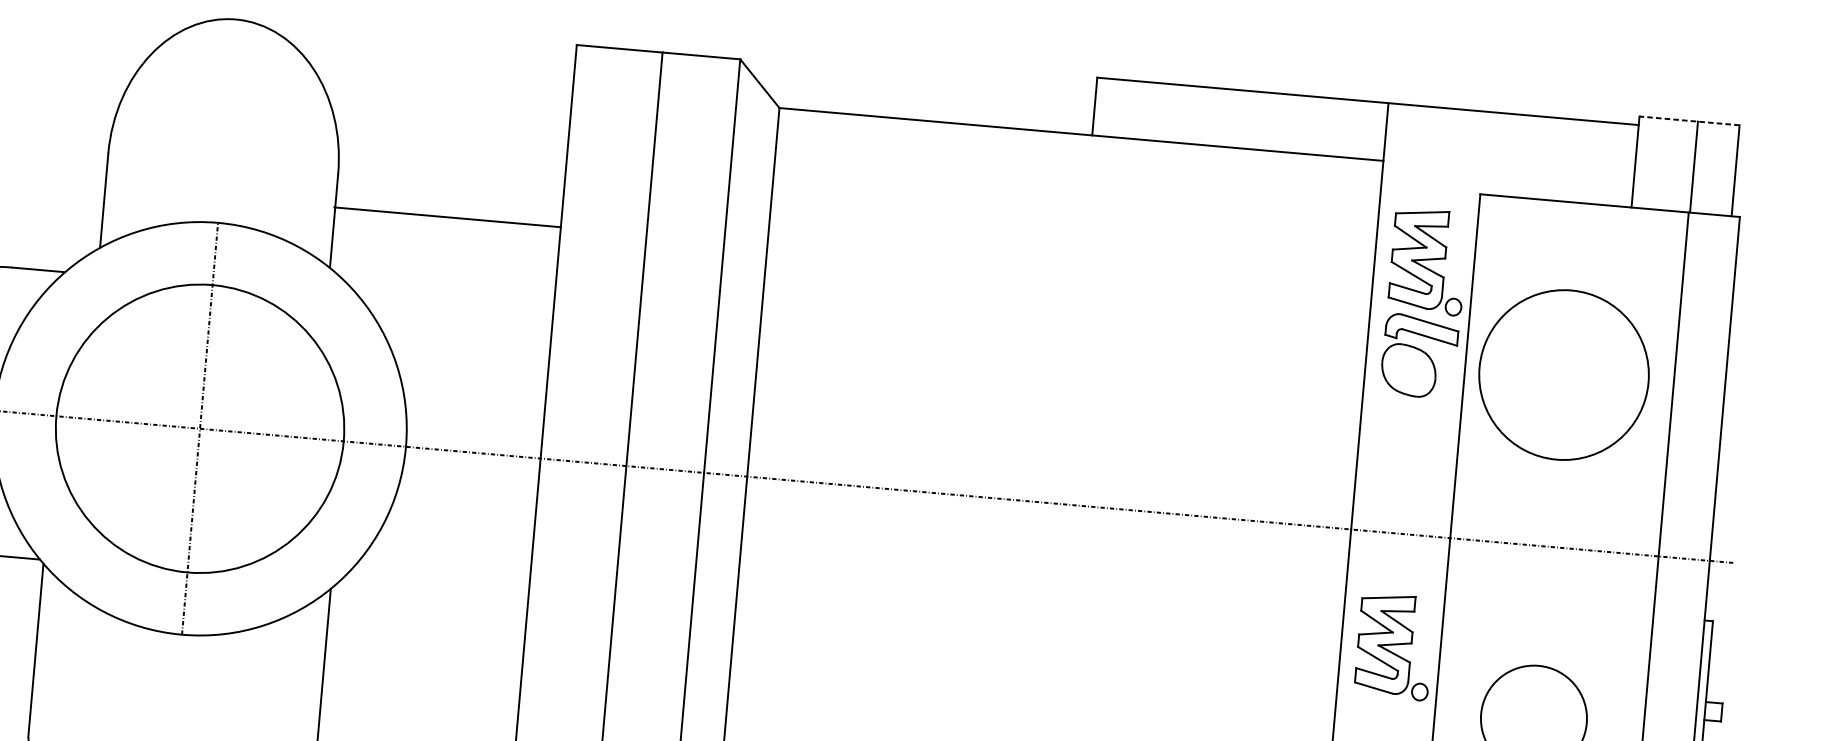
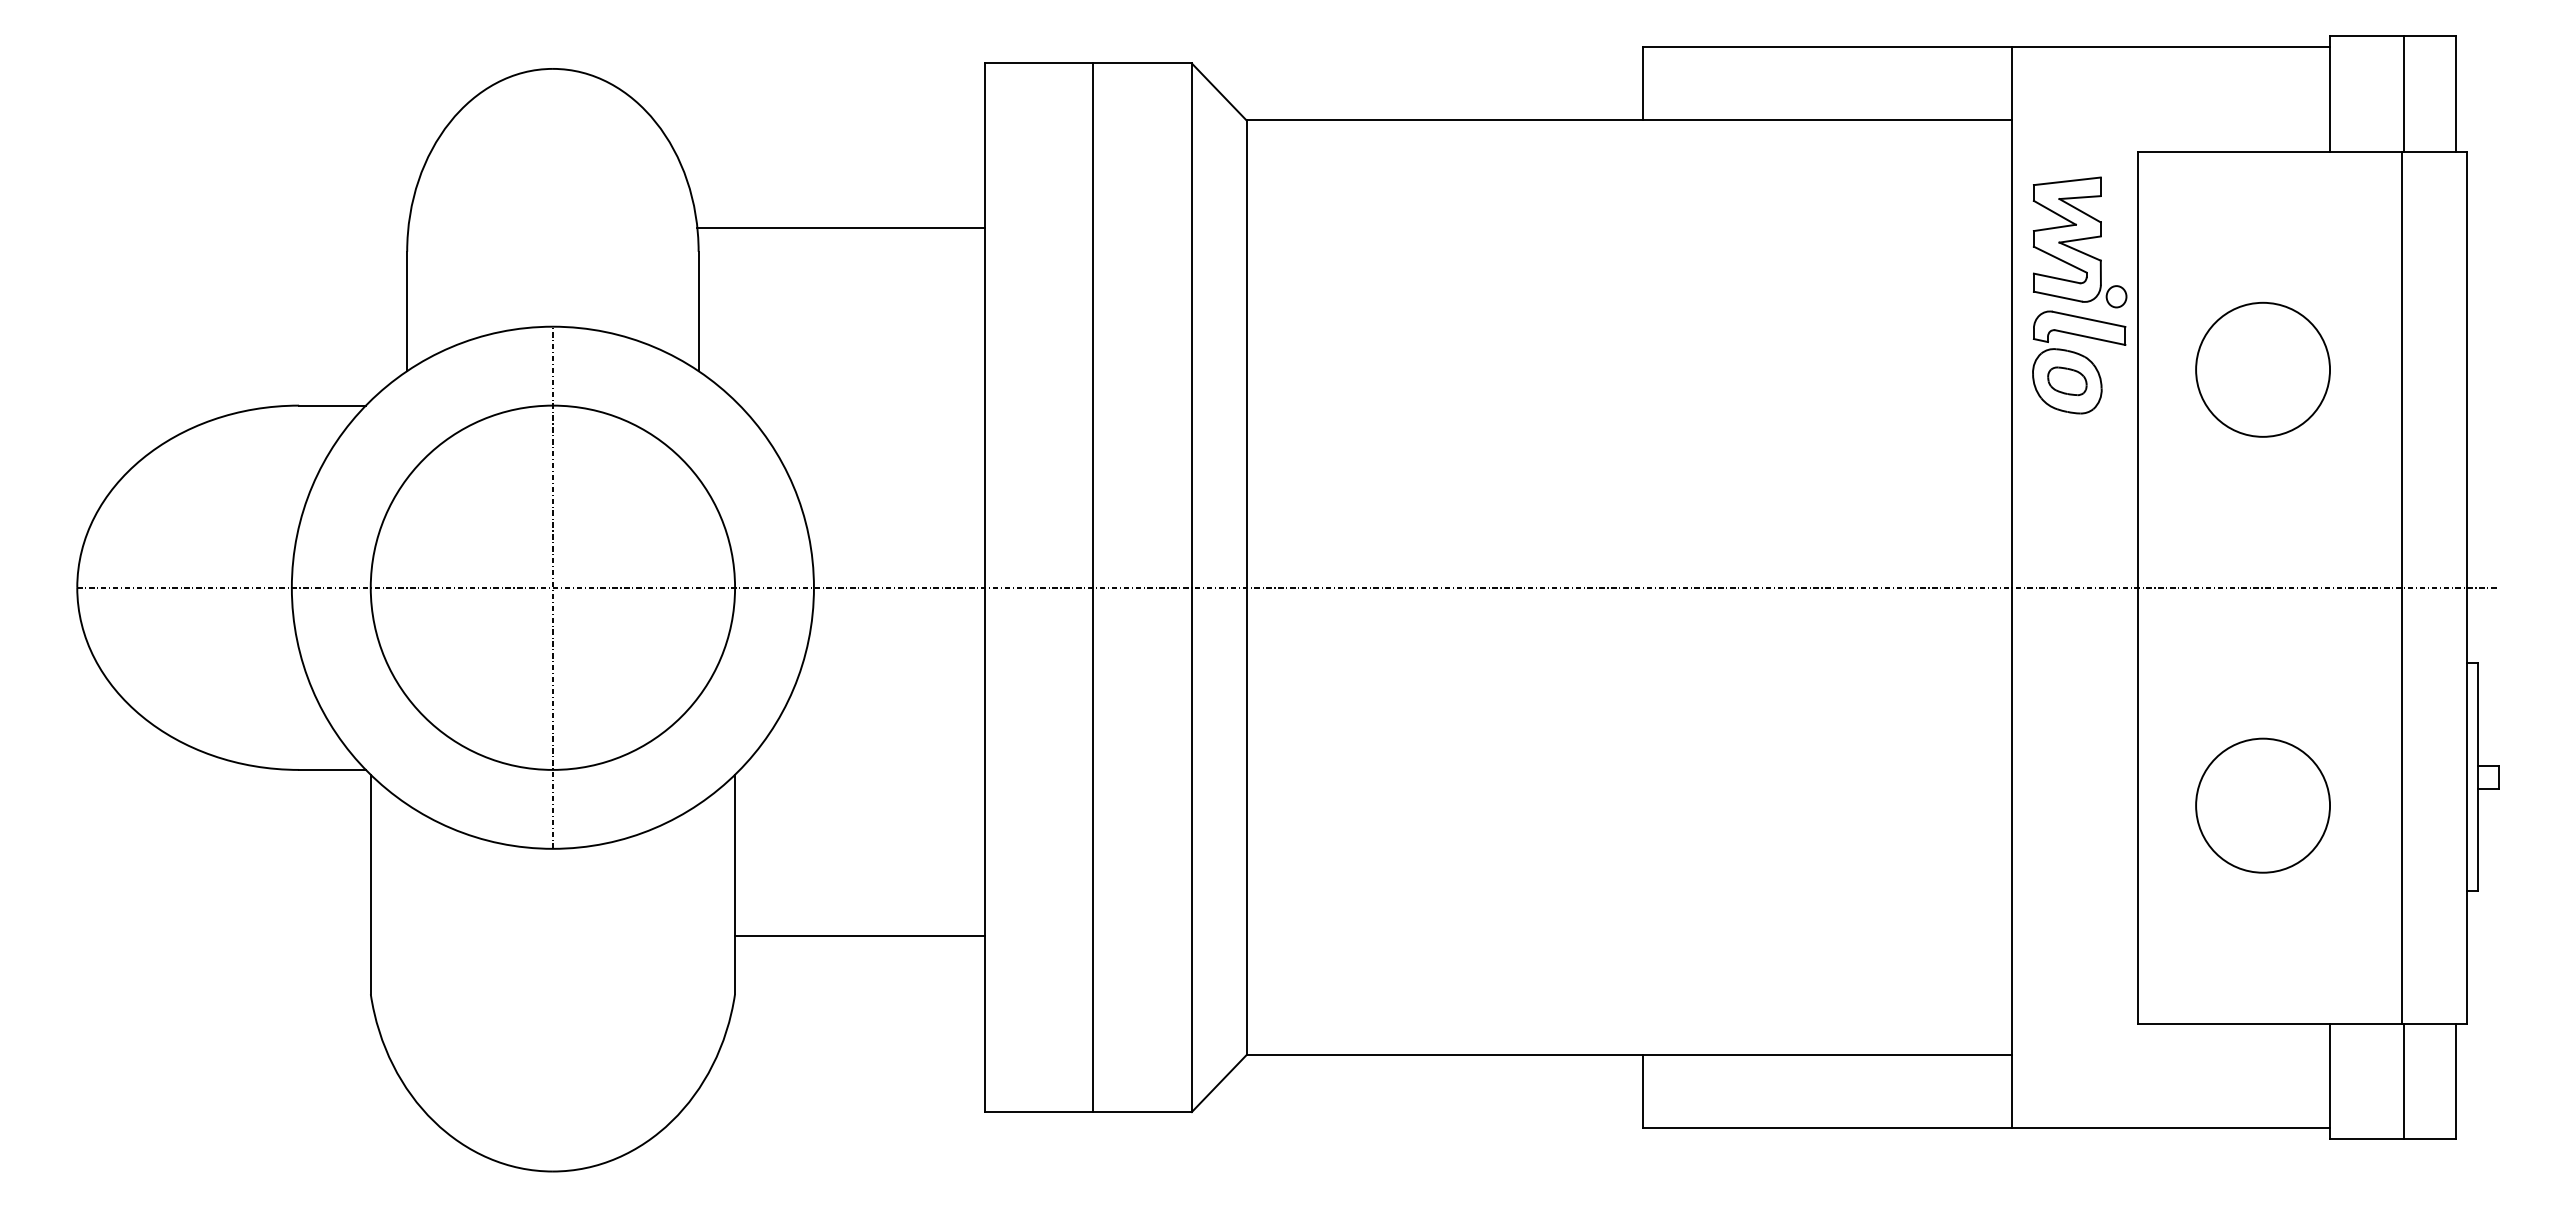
line: (1689, 120) -> (2392, 36), dashed -> solid
line: (447, 217) -> (840, 228), moved
part: (1408, 370) -> (2067, 381), added
part: (1563, 374) -> (2262, 369), size x0.62
part: (1394, 646) -> (2079, 730), removed
line: (417, 725) -> (859, 936), added

